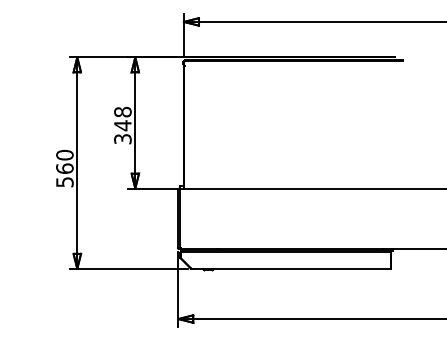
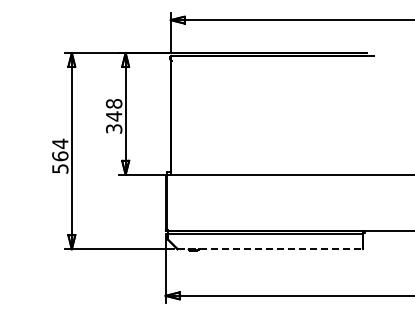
text: (65, 154) -> (60, 143), 560 -> 564
line: (291, 269) -> (270, 249), solid -> dashed

